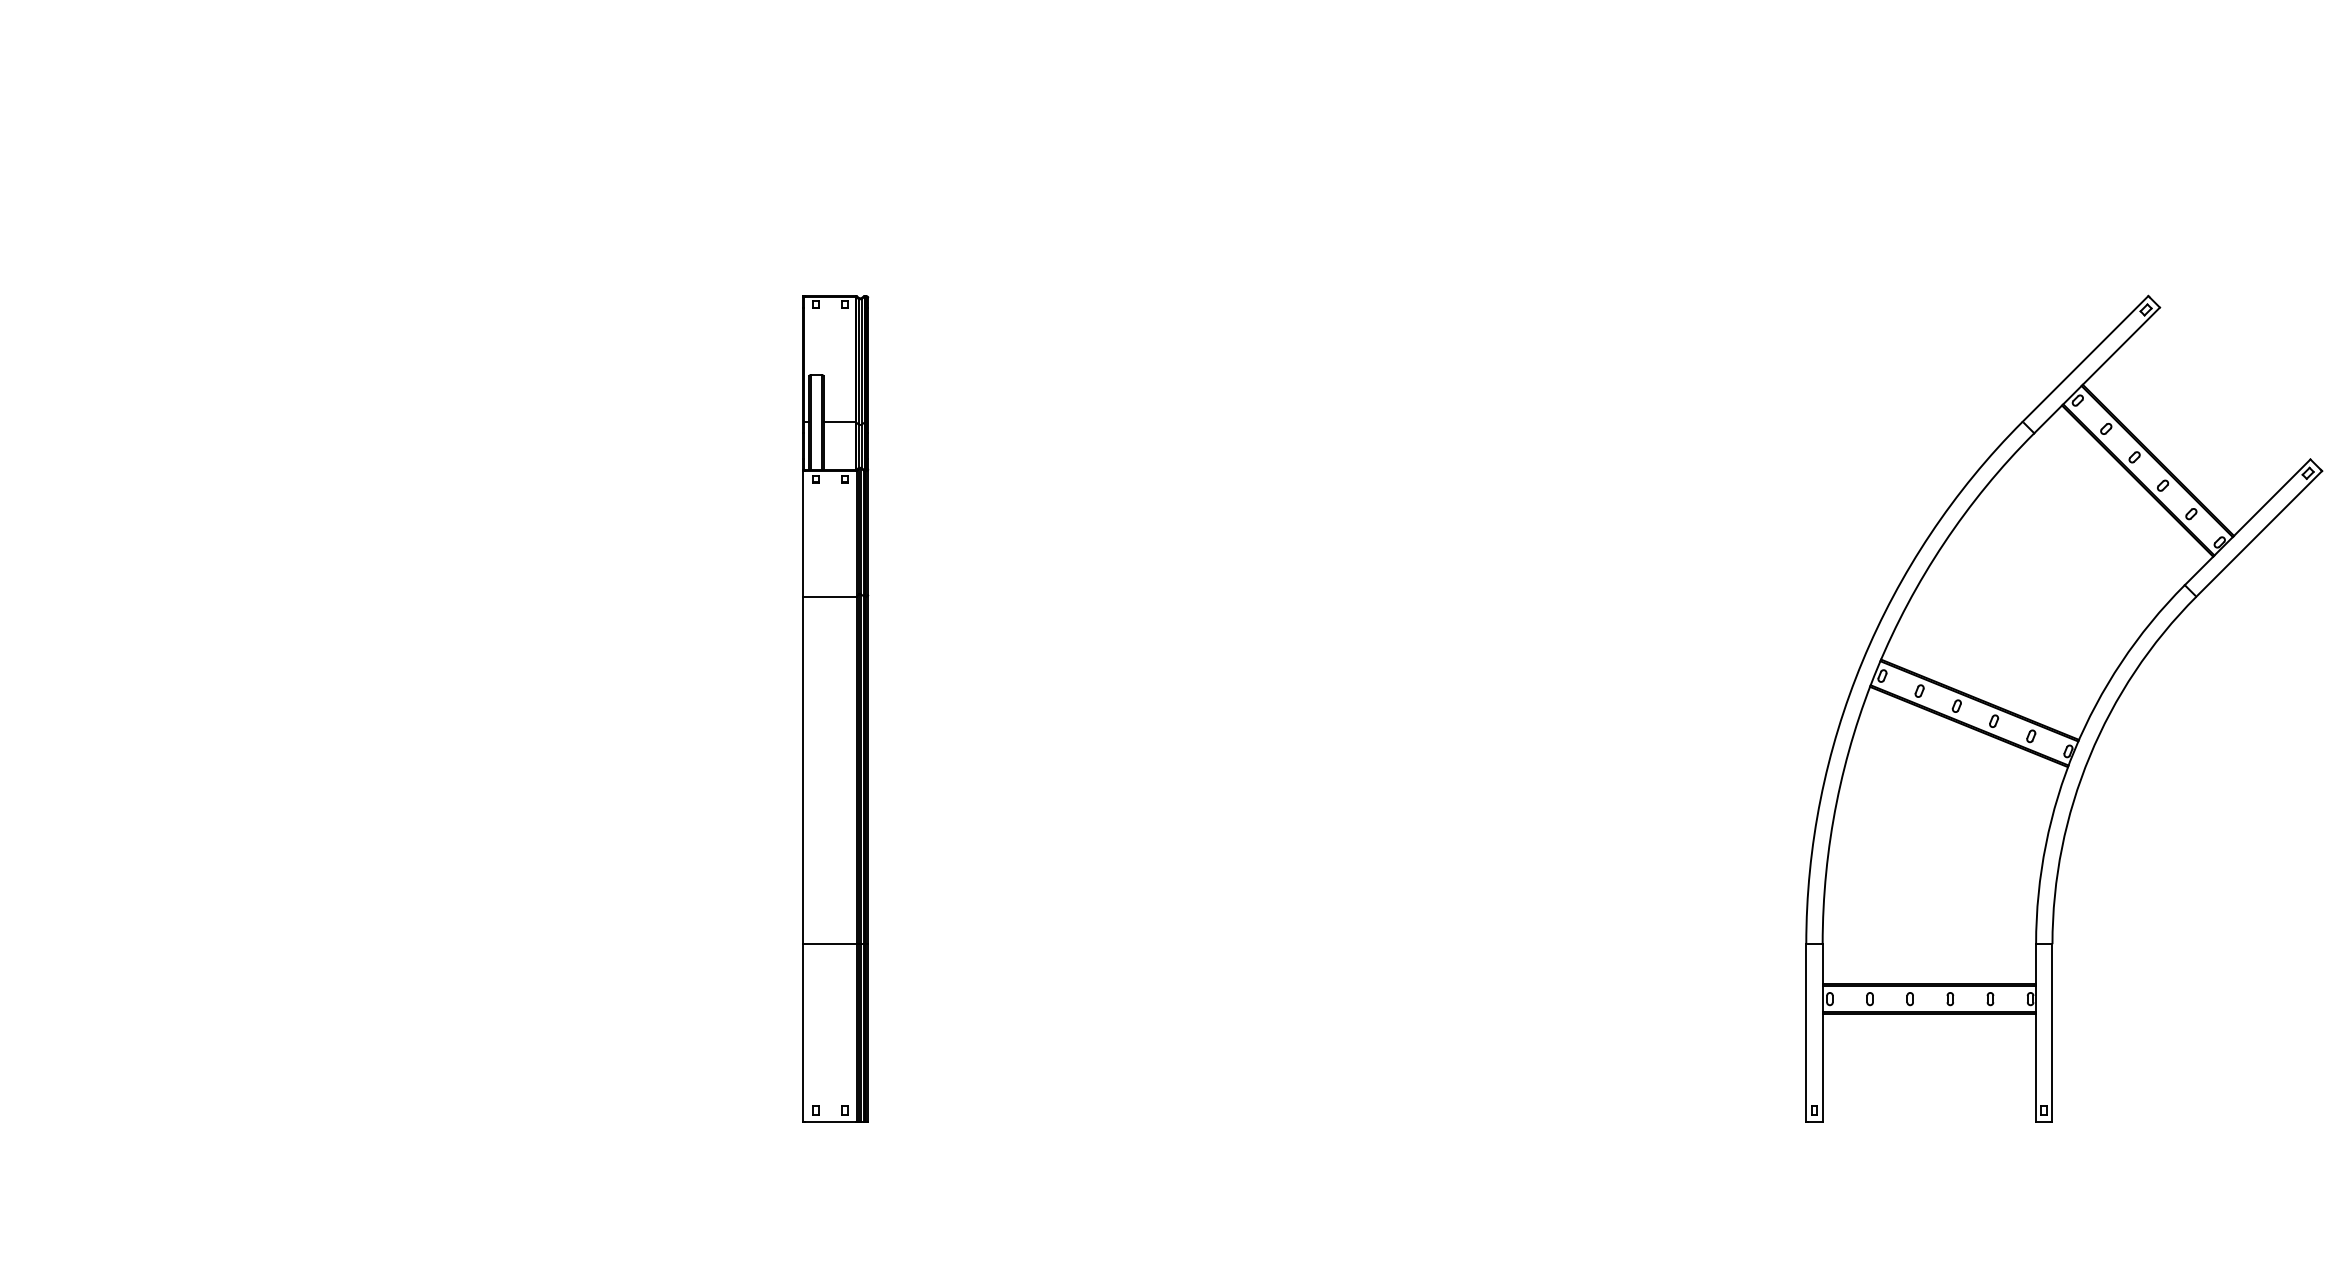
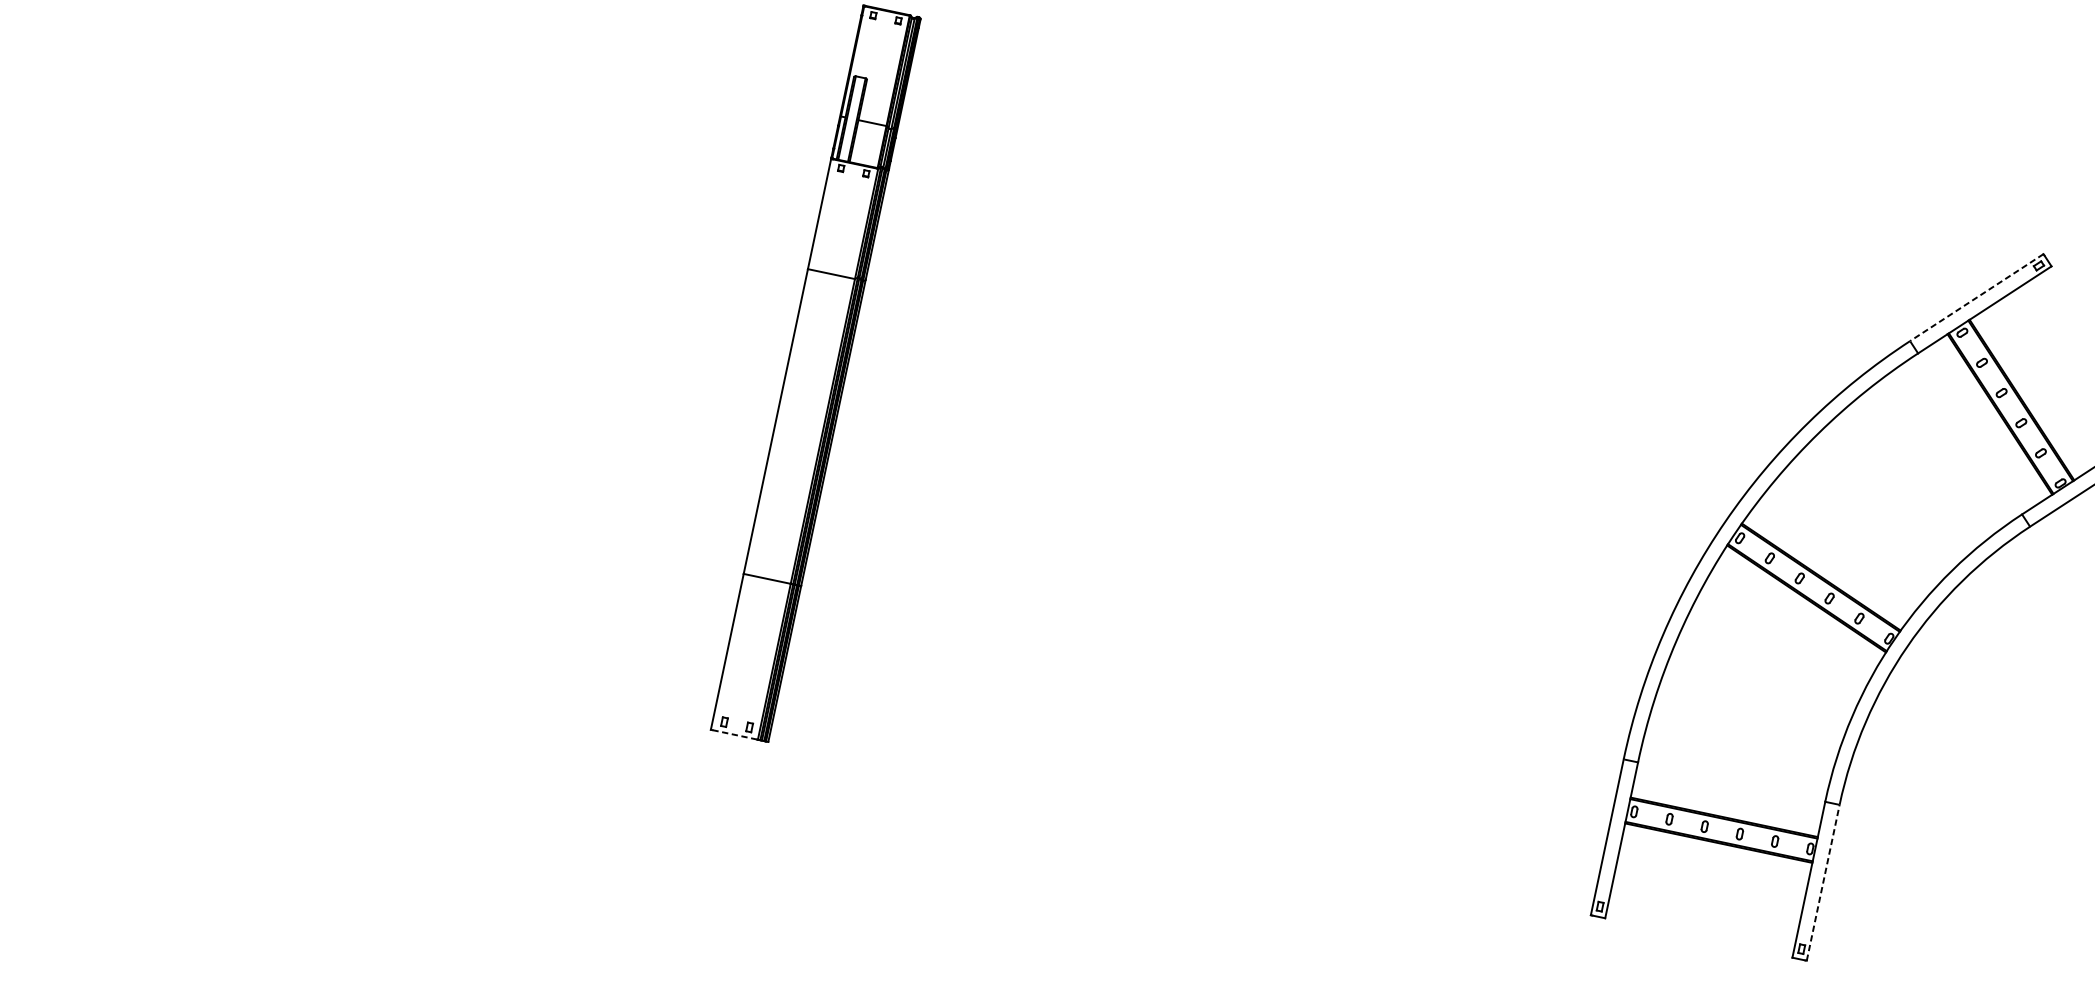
line: (2085, 358) -> (1976, 297), solid -> dashed
line: (2052, 1033) -> (1823, 883), solid -> dashed
line: (830, 1121) -> (735, 734), solid -> dashed

